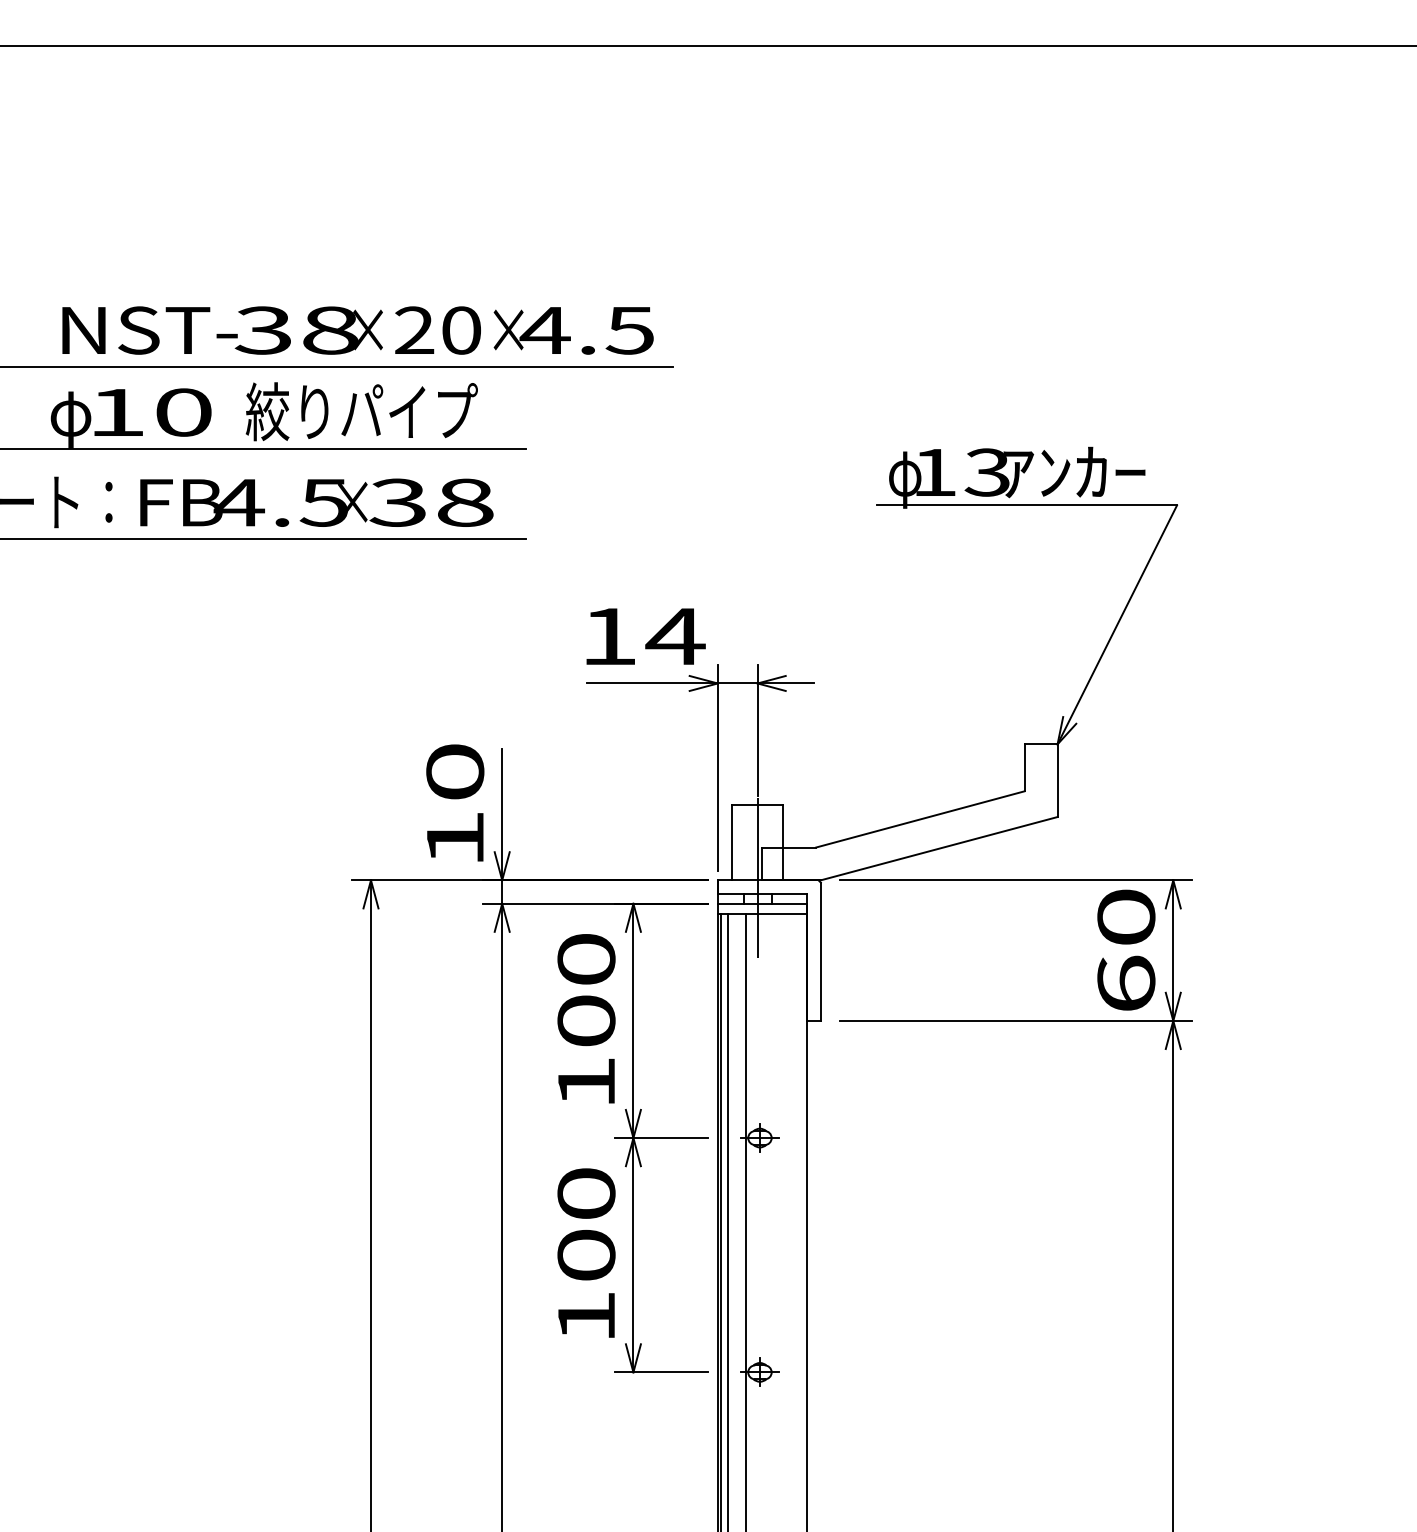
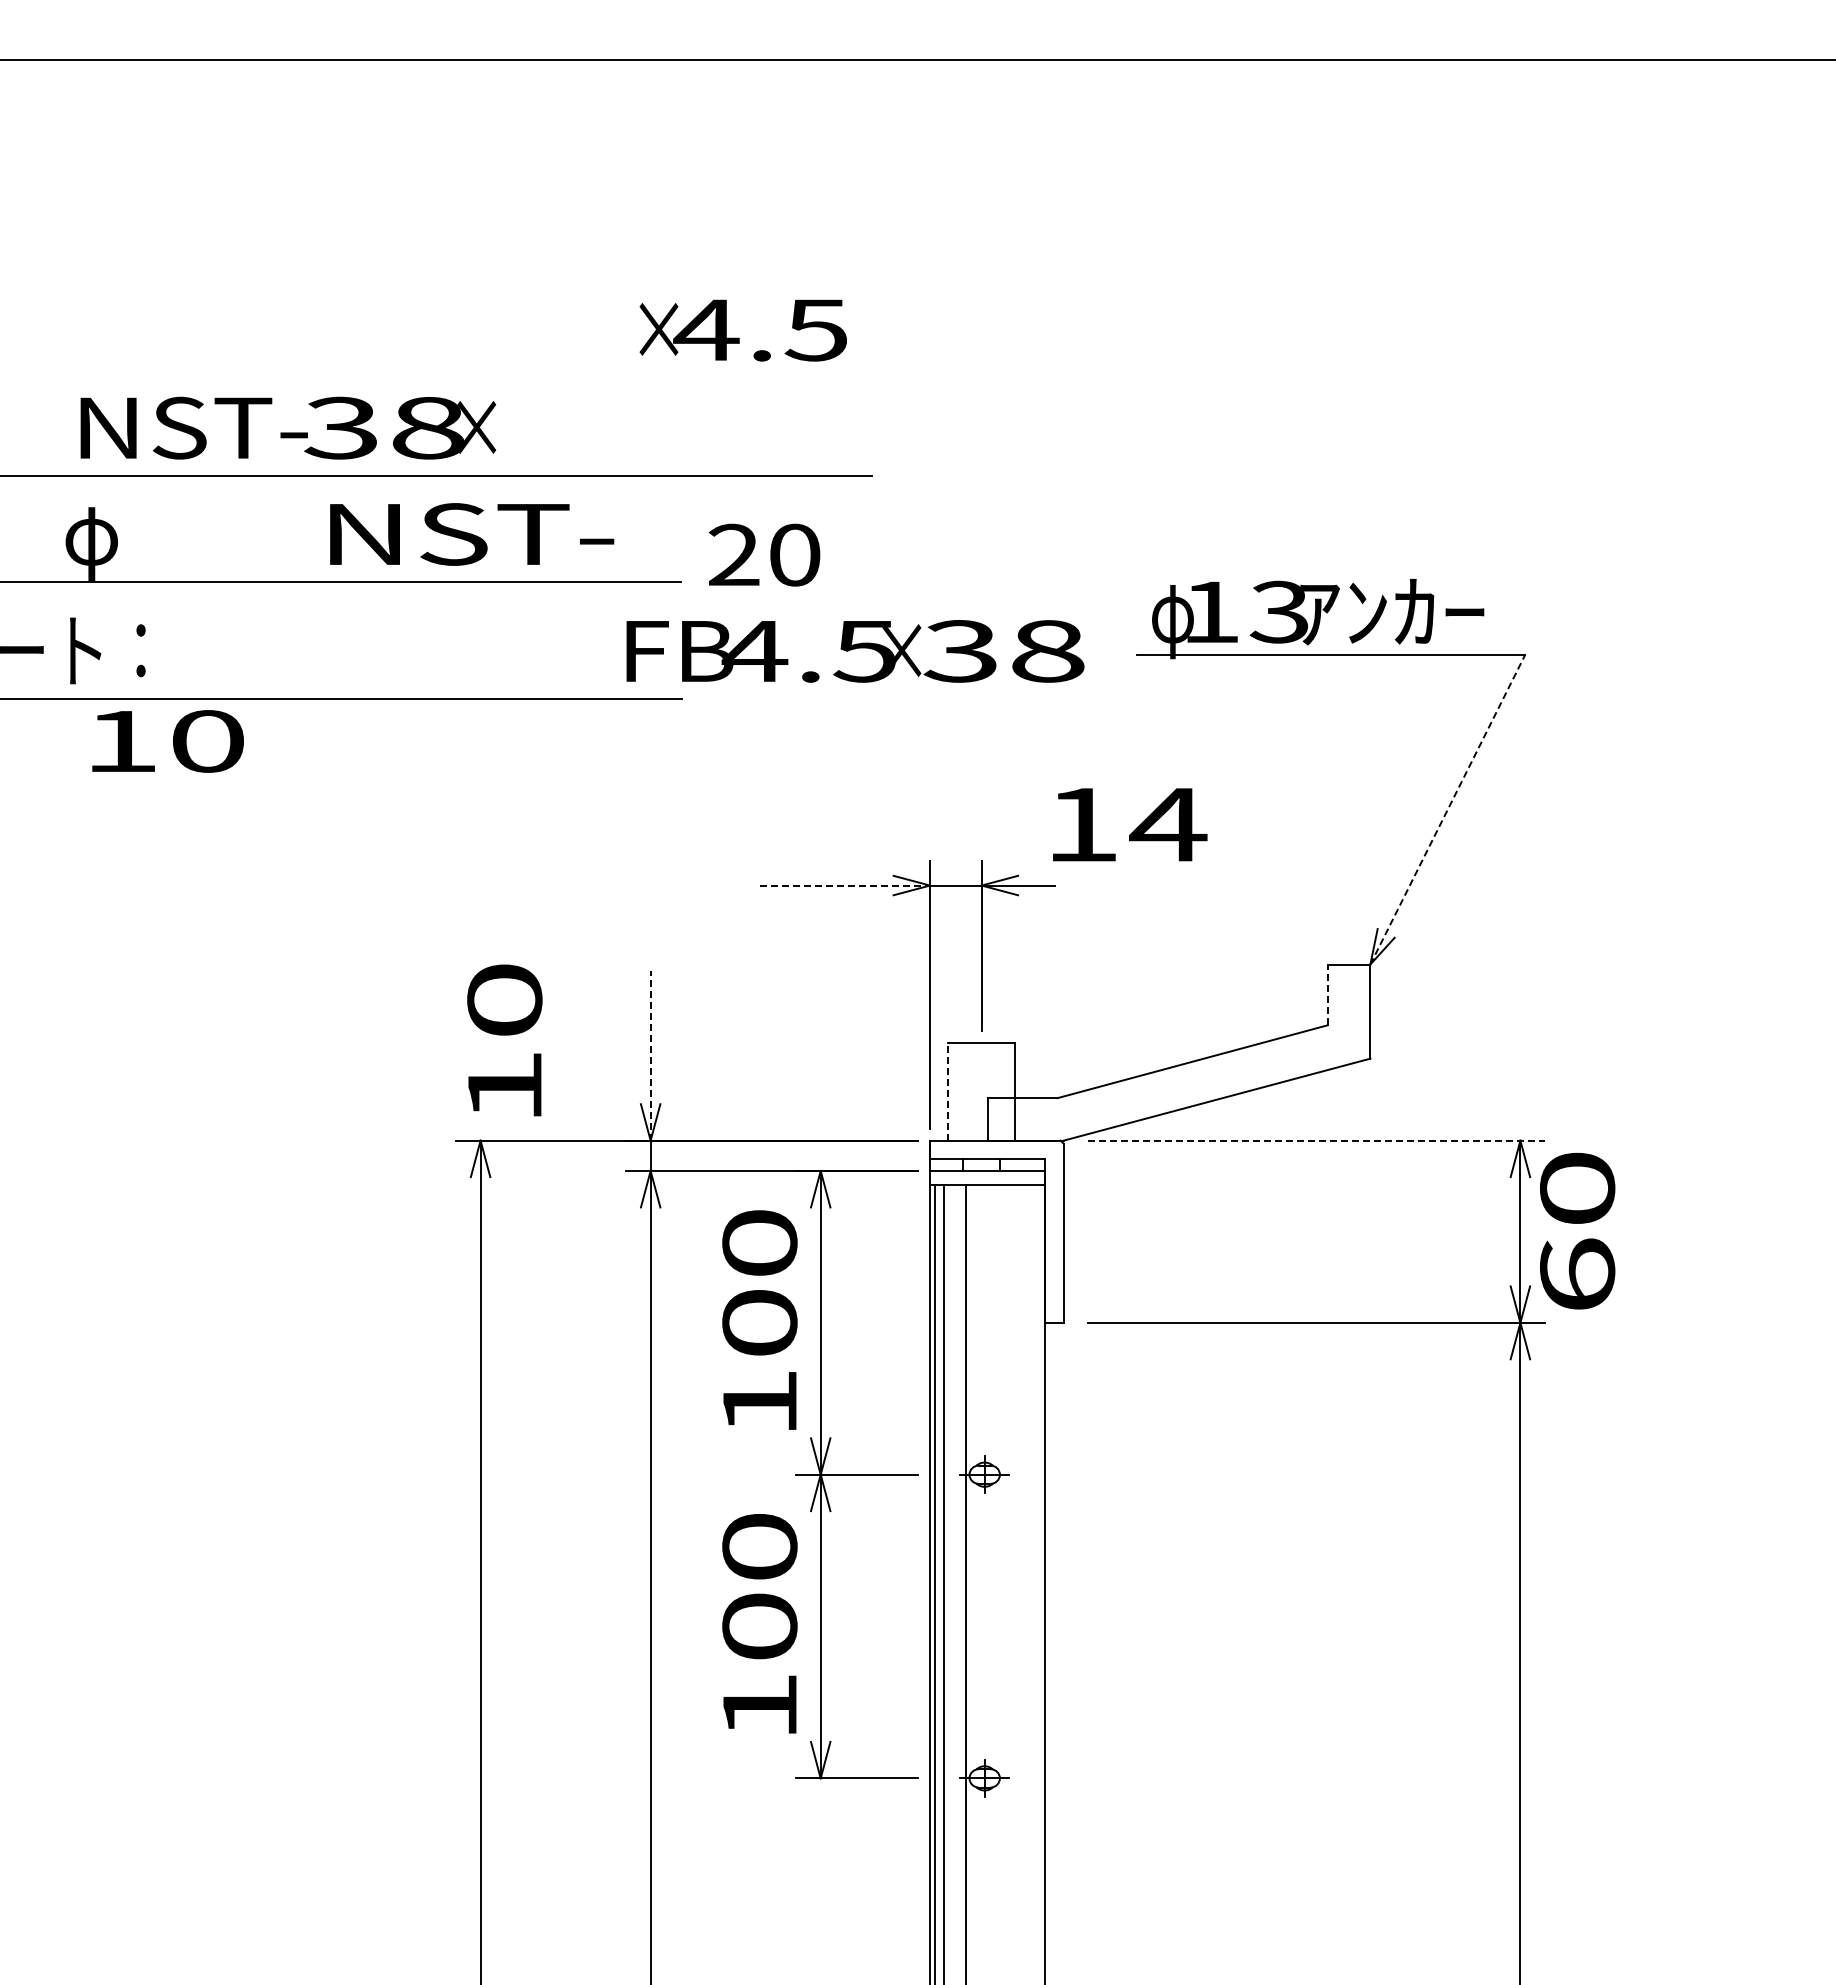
text: (438, 330) -> (764, 554), moved
text: (573, 330) -> (742, 330), moved
text: (361, 411) -> (468, 533), 絞りパイプ -> NST-
text: (152, 412) -> (167, 741), moved
text: (316, 502) -> (855, 651), moved
line: (1117, 624) -> (1448, 809), solid -> dashed
text: (646, 636) -> (1130, 824), moved
line: (652, 683) -> (845, 885), solid -> dashed
line: (1024, 767) -> (1327, 994), solid -> dashed
text: (455, 803) -> (504, 1040), moved
line: (502, 814) -> (650, 1055), solid -> dashed
line: (732, 843) -> (948, 1092), solid -> dashed
line: (757, 877) -> (981, 1137), removed
line: (1015, 880) -> (1316, 1140), solid -> dashed
text: (1126, 949) -> (1577, 1230), moved

